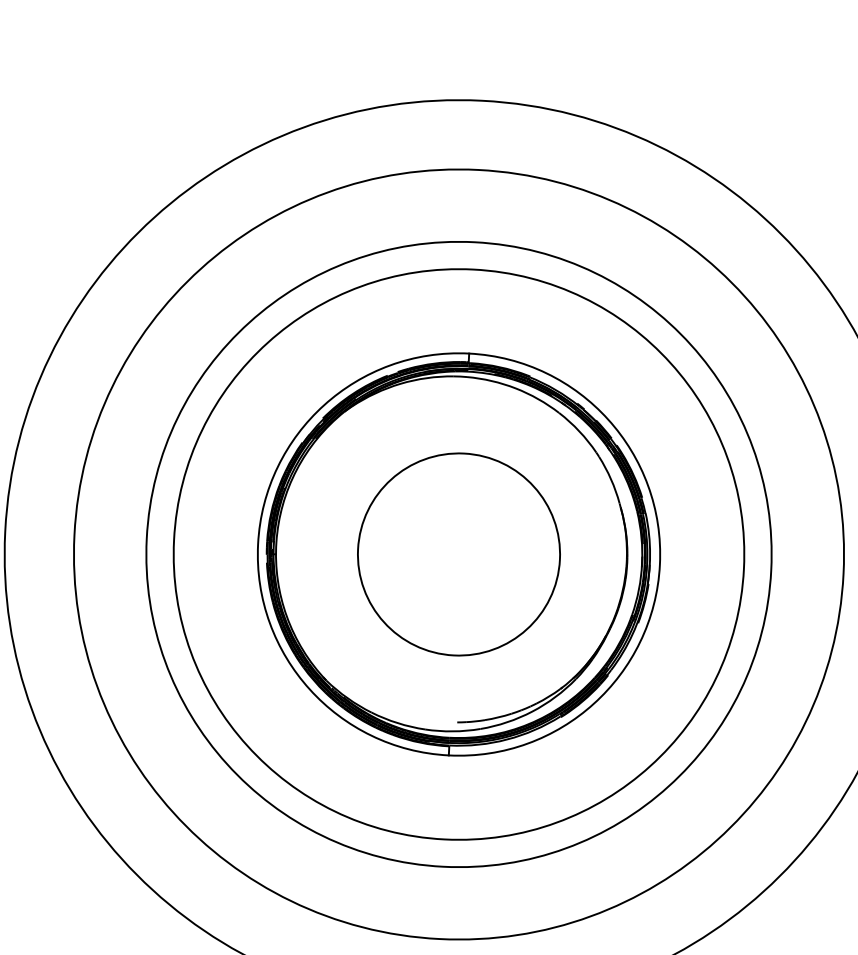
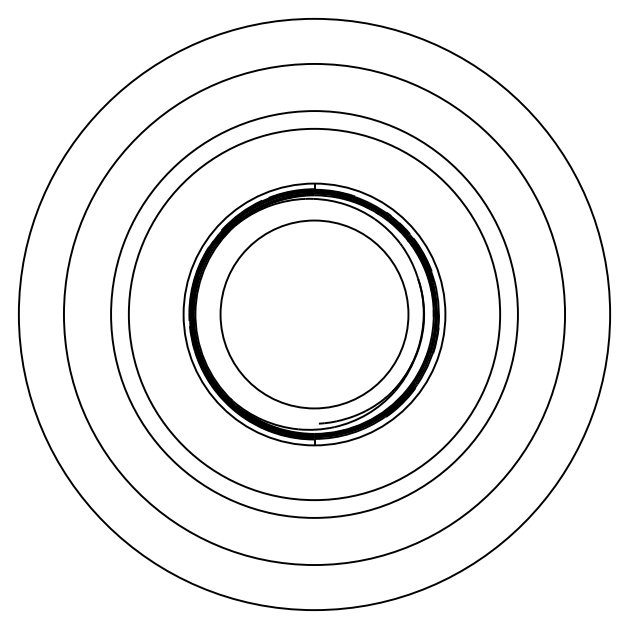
circle: (459, 554) -> (314, 314), size x1.43

